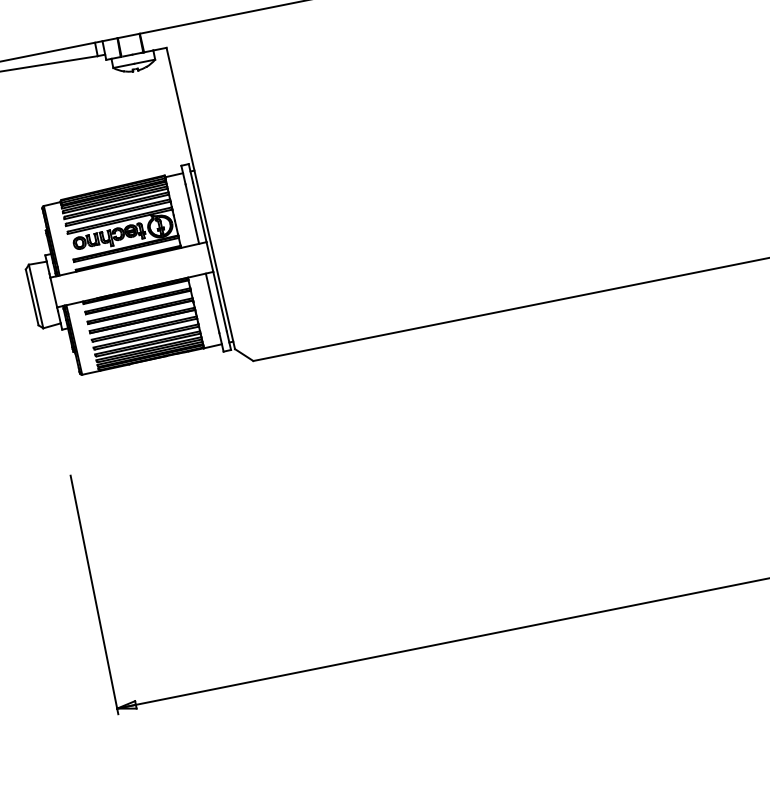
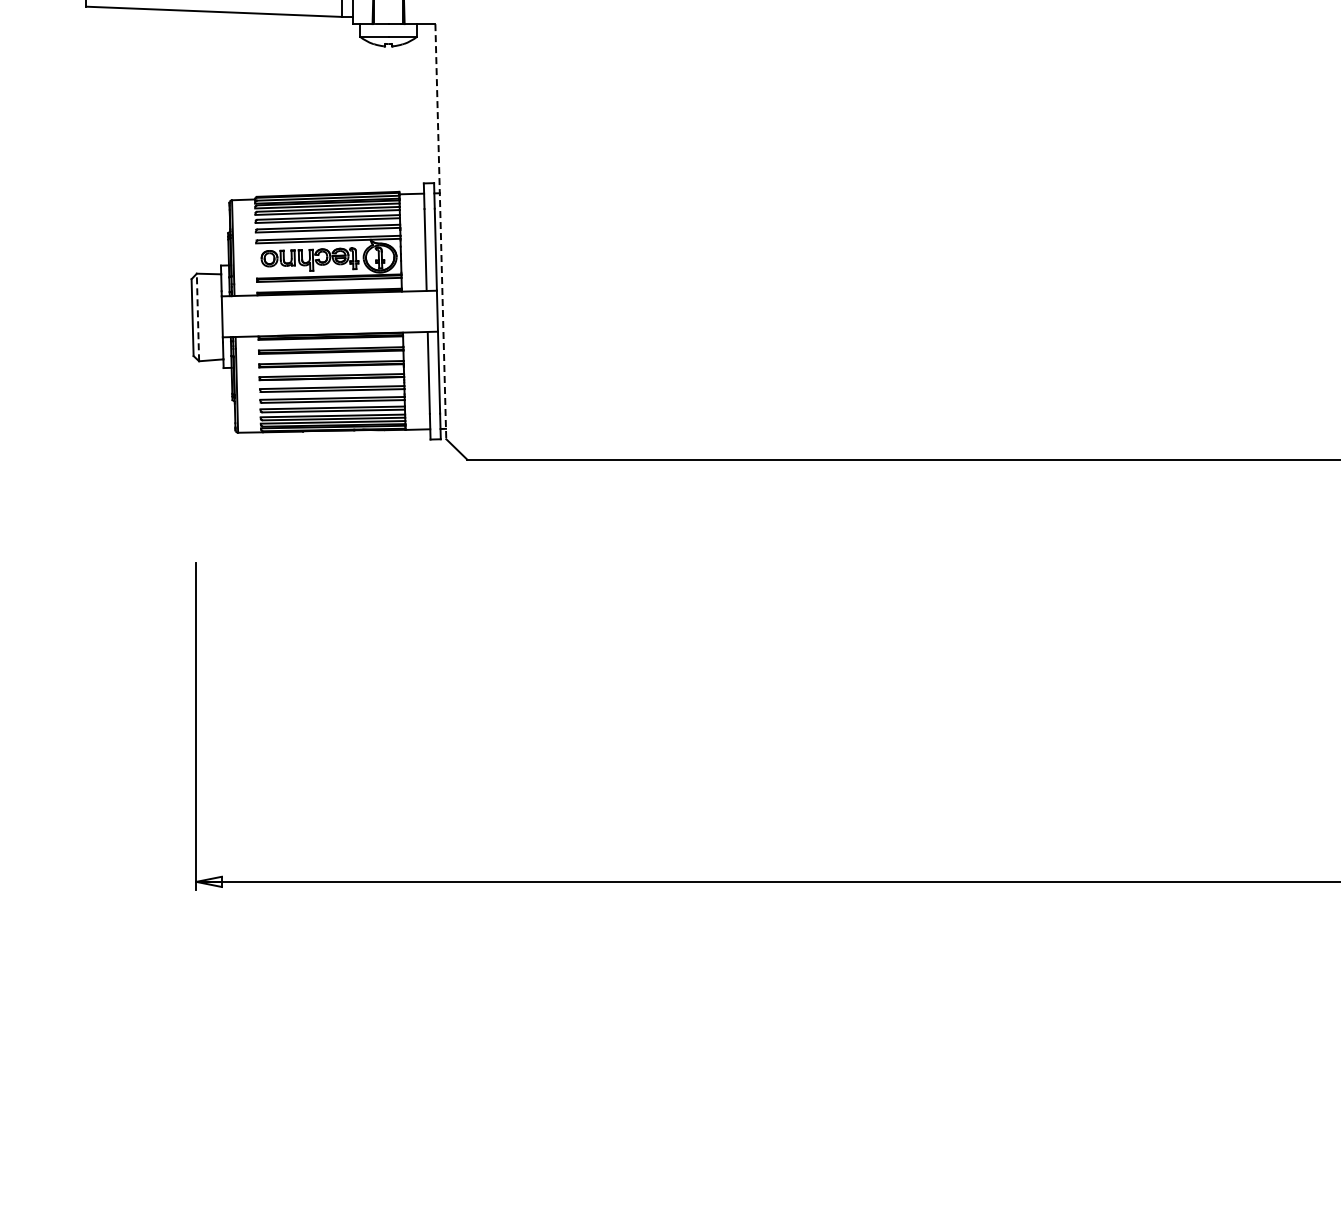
line: (200, 198) -> (440, 231), solid -> dashed
line: (35, 296) -> (197, 317), solid -> dashed

